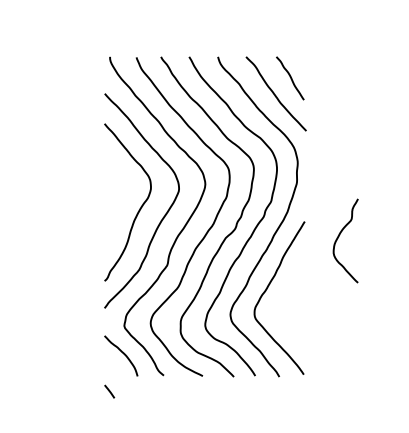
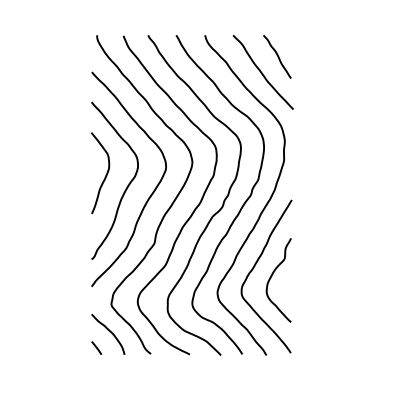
curve: (118, 196) -> (105, 174), added
curve: (339, 236) -> (272, 275), moved
line: (109, 391) -> (96, 347), moved

